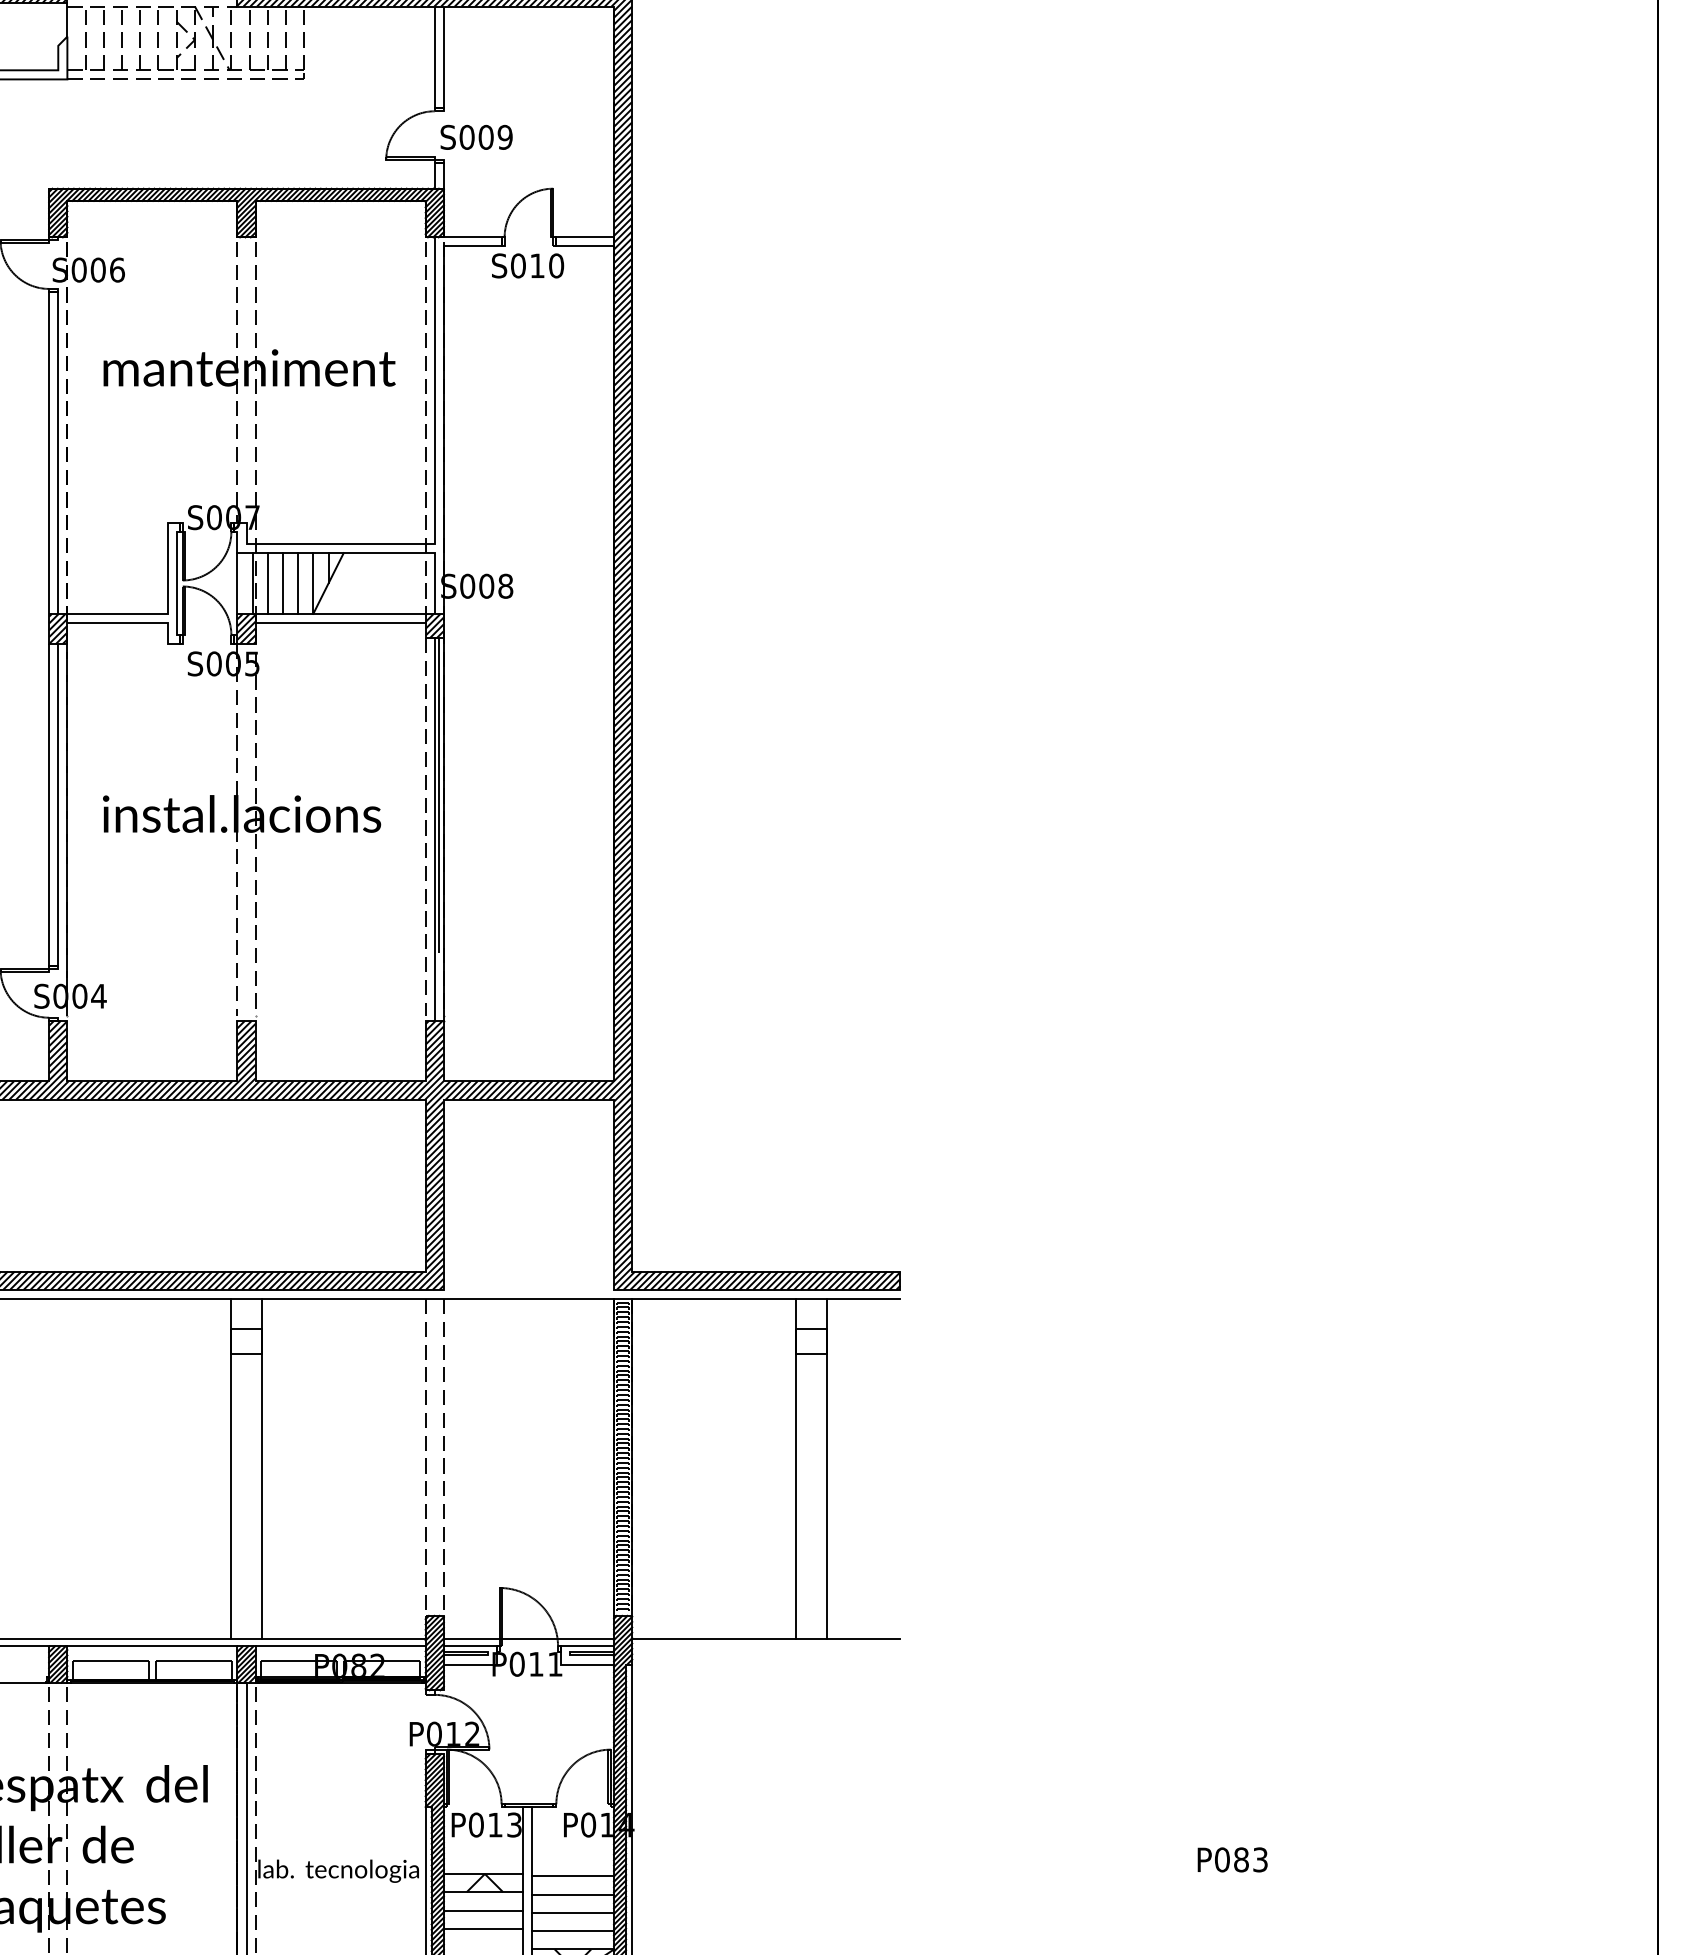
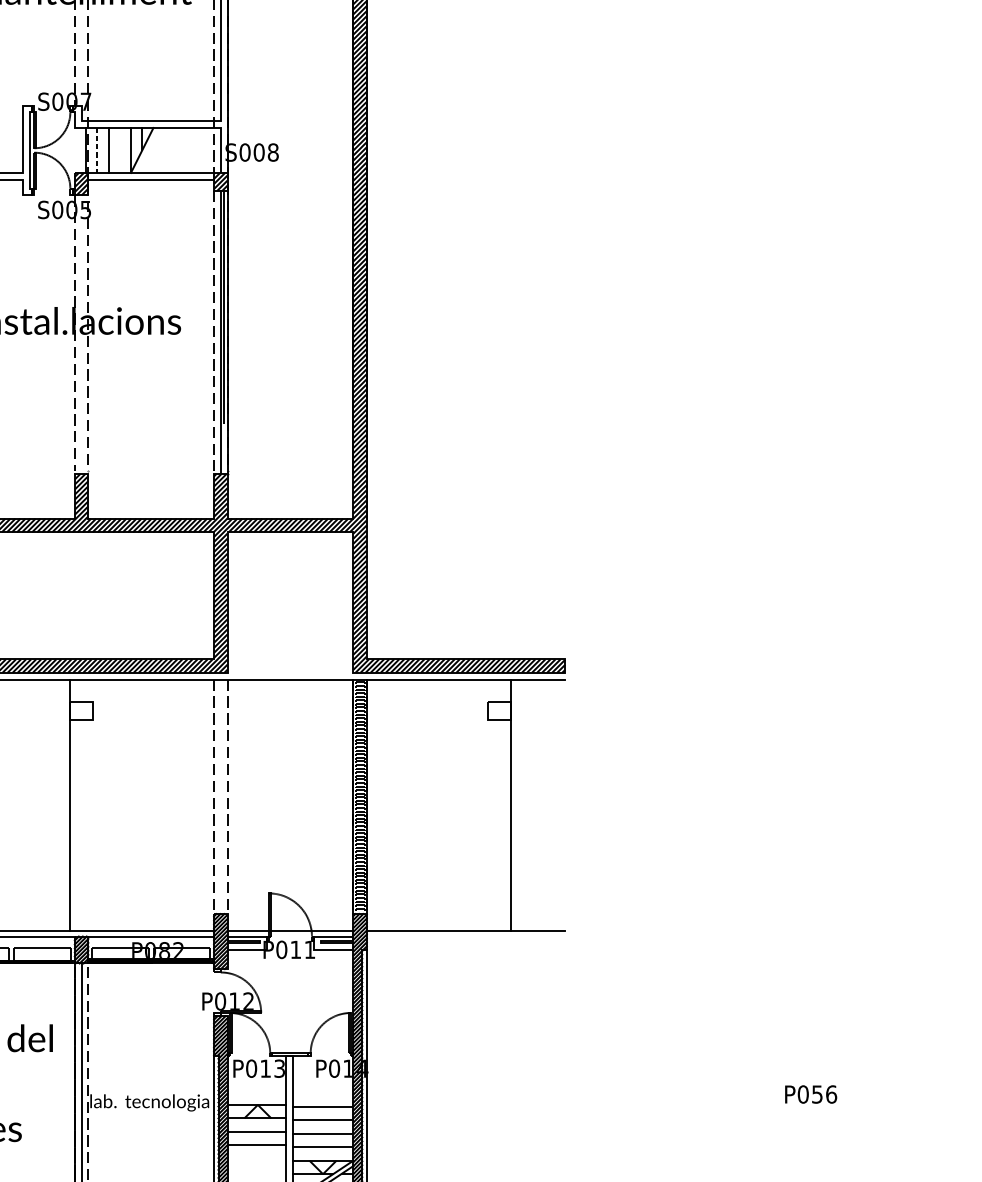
line: (237, 583) -> (74, 150), removed
line: (267, 583) -> (97, 150), solid -> dashed
line: (298, 583) -> (120, 150), removed
line: (261, 1468) -> (92, 805), removed
line: (796, 1468) -> (488, 805), removed
text: (1251, 1859) -> (824, 1094), P083 -> P056

